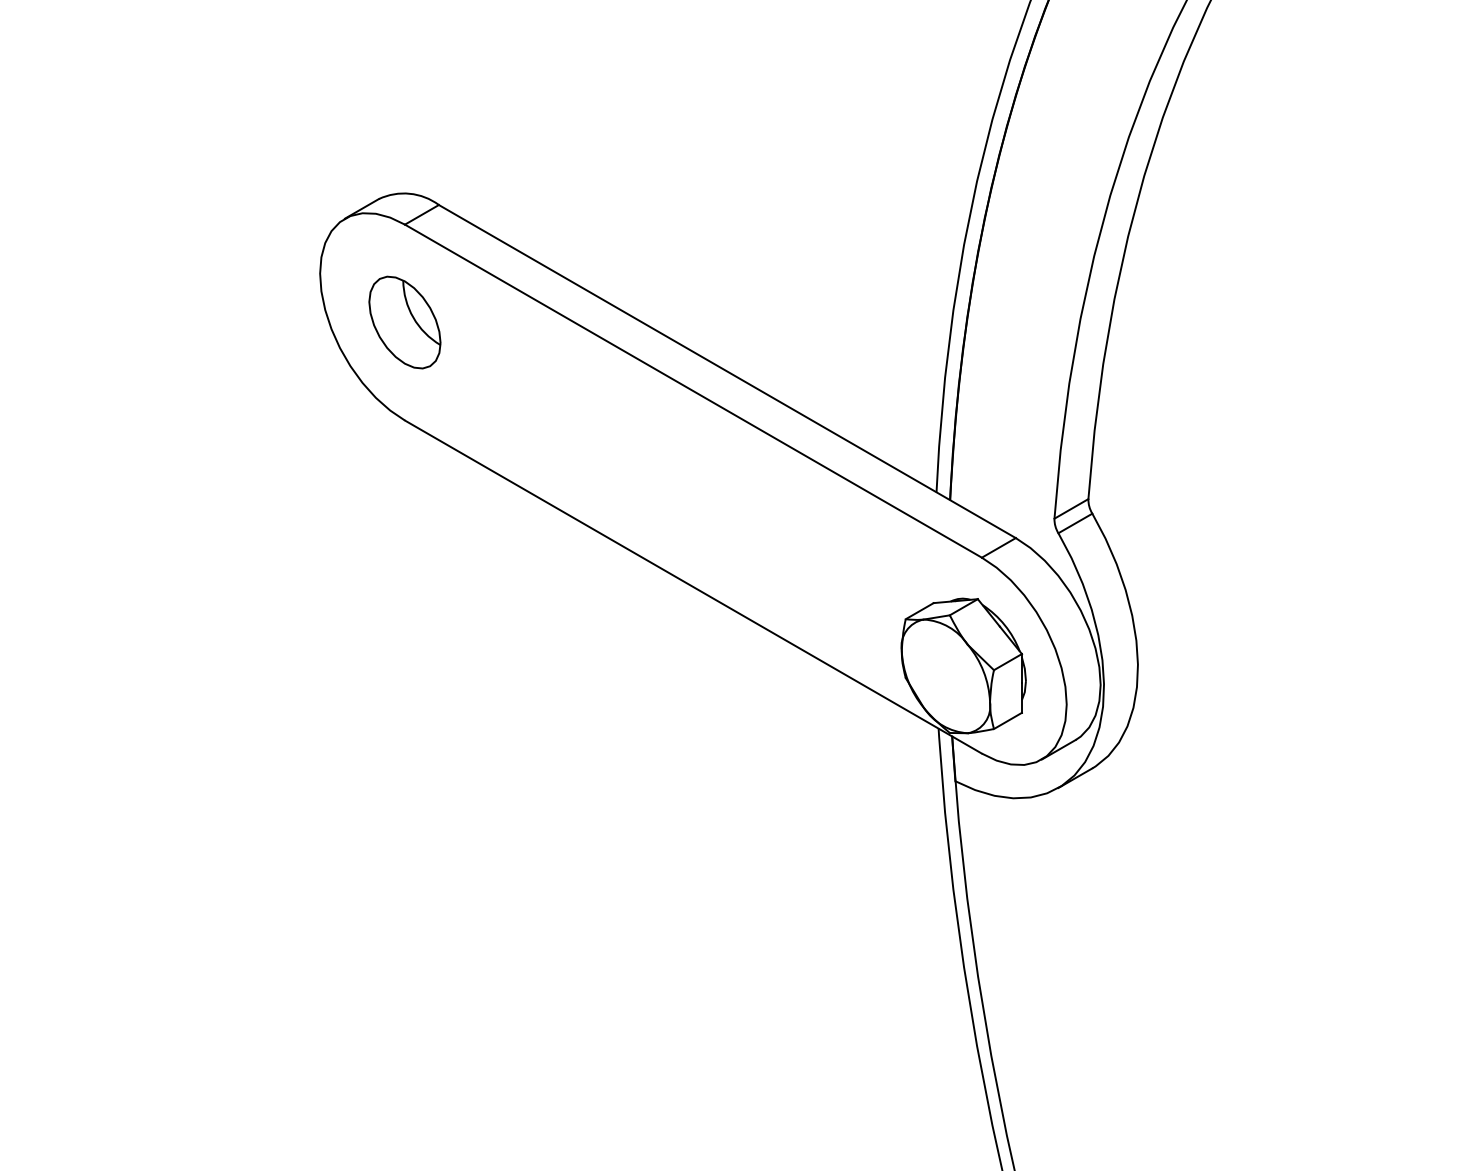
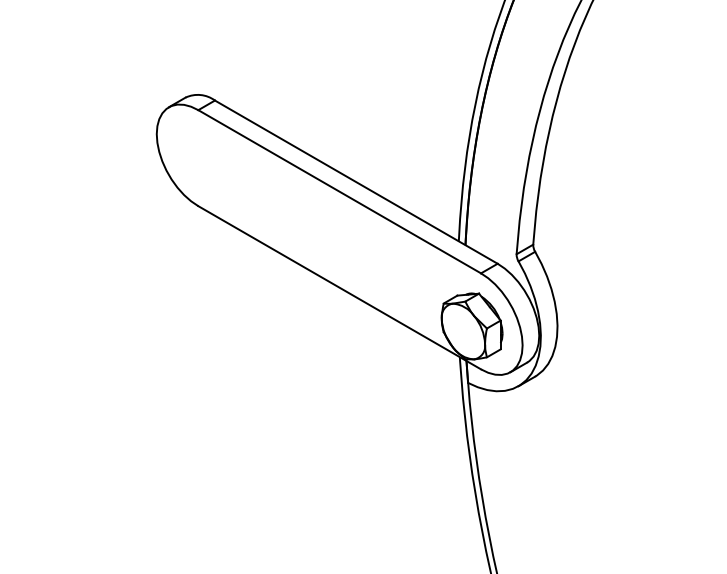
part: (405, 321) -> (198, 157), removed

